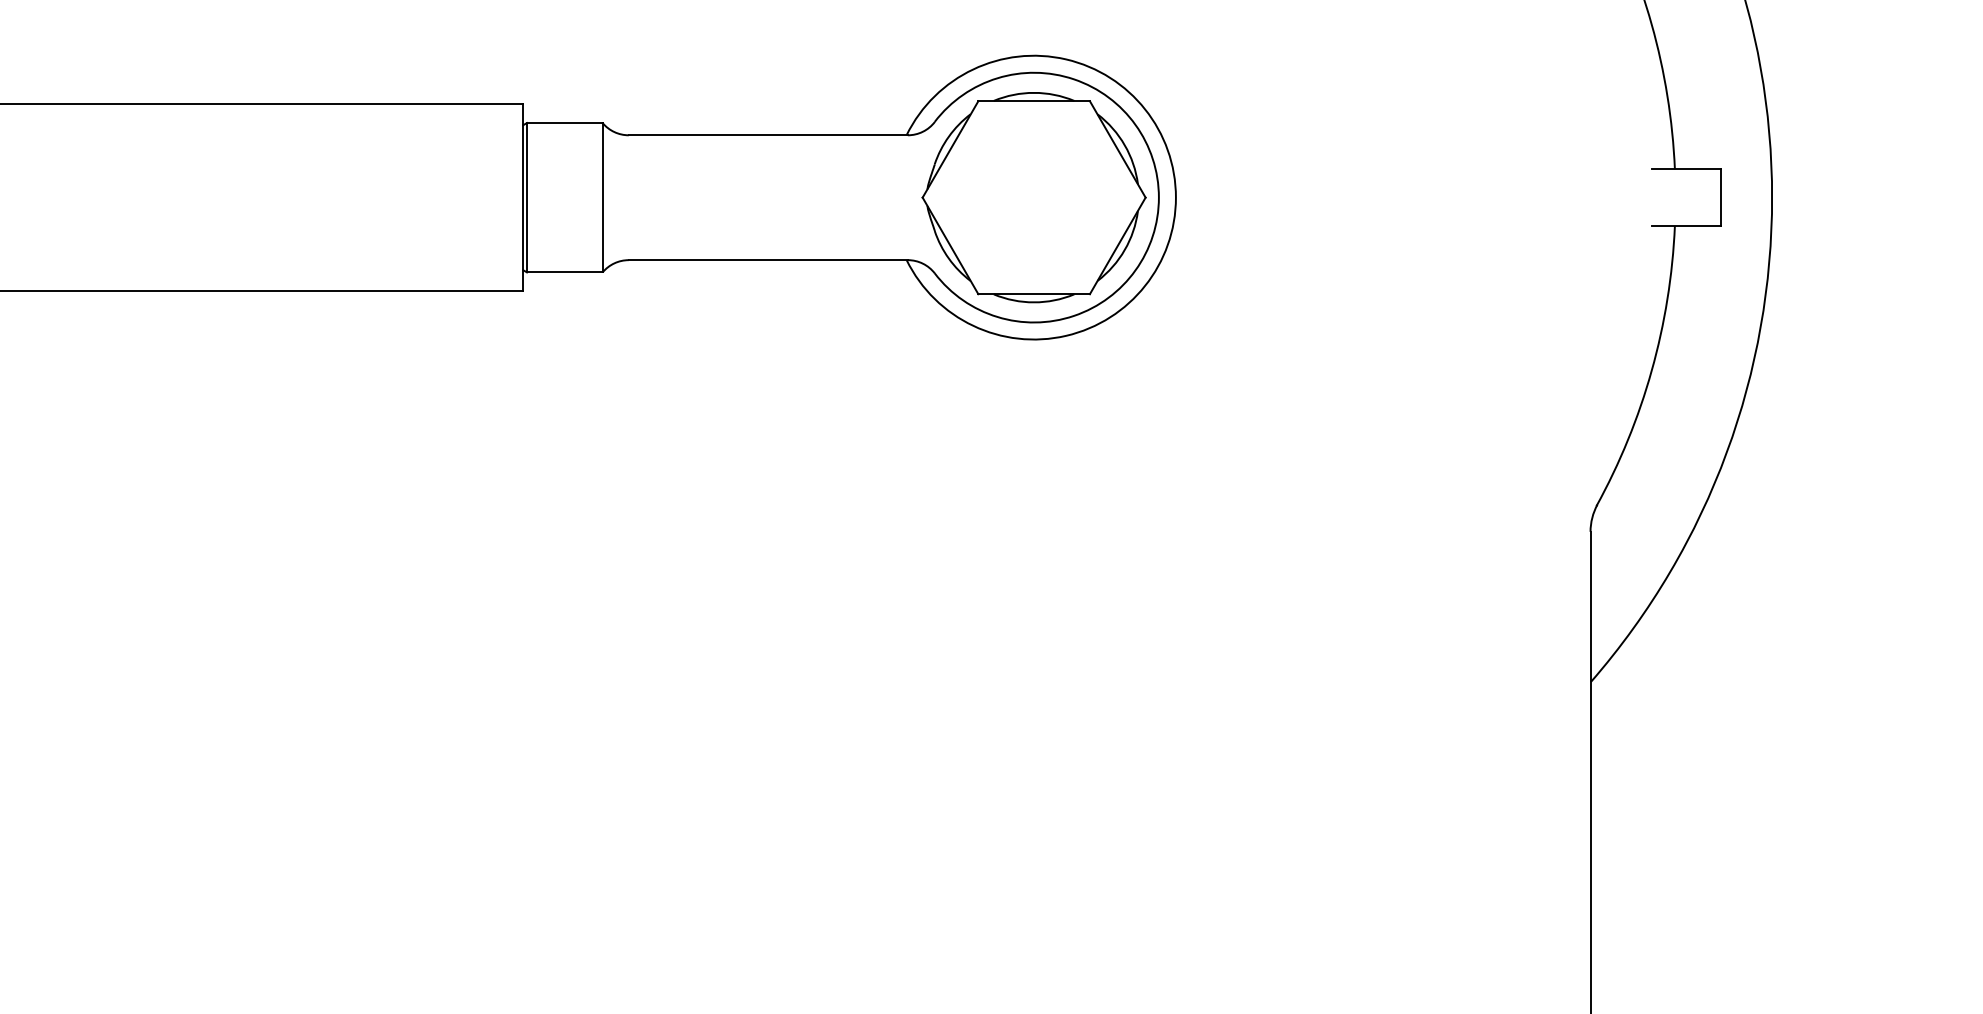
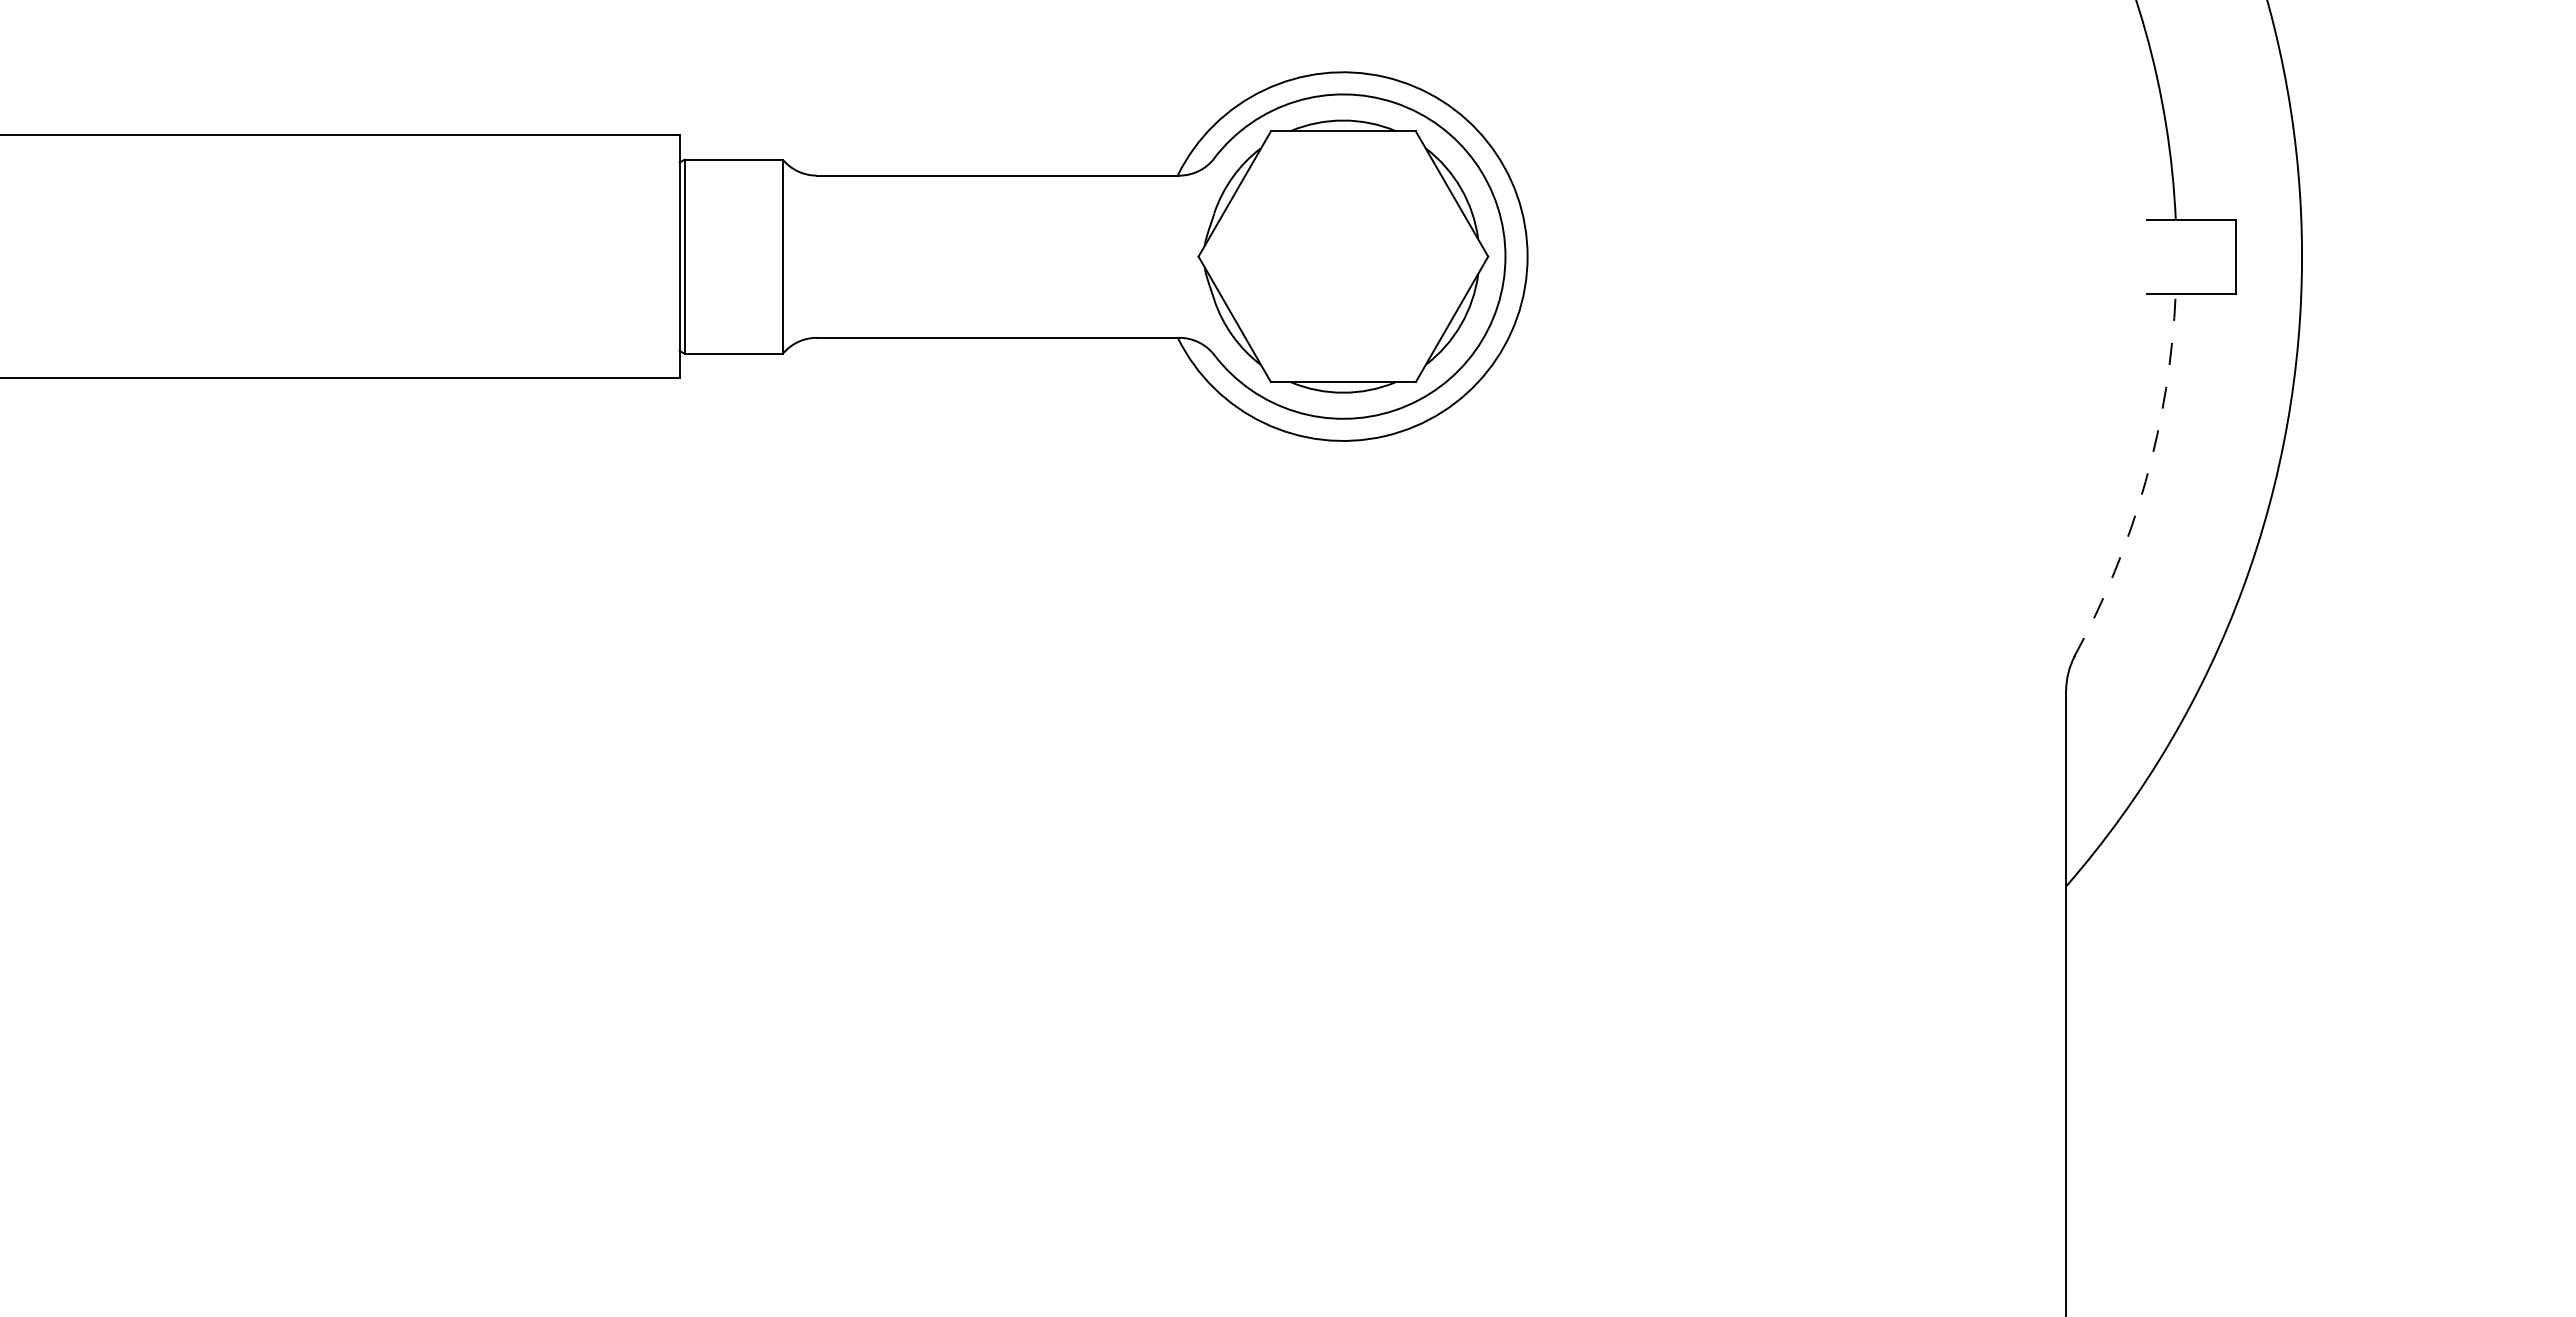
arc: (1651, 370) -> (2145, 481), solid -> dashed

